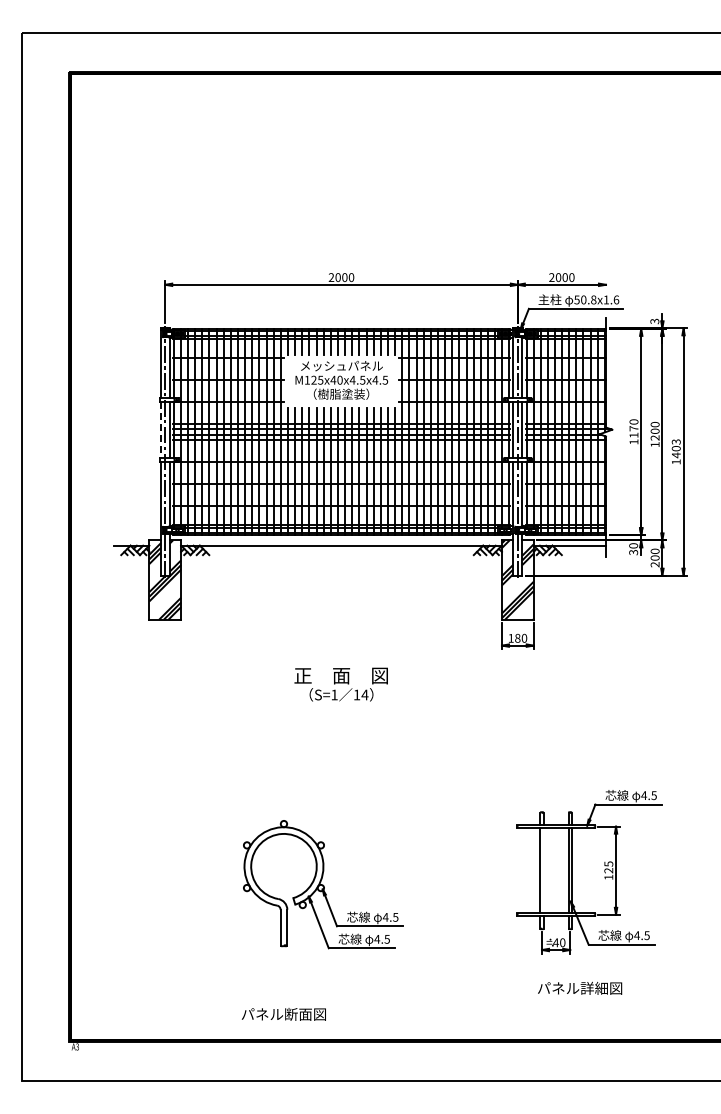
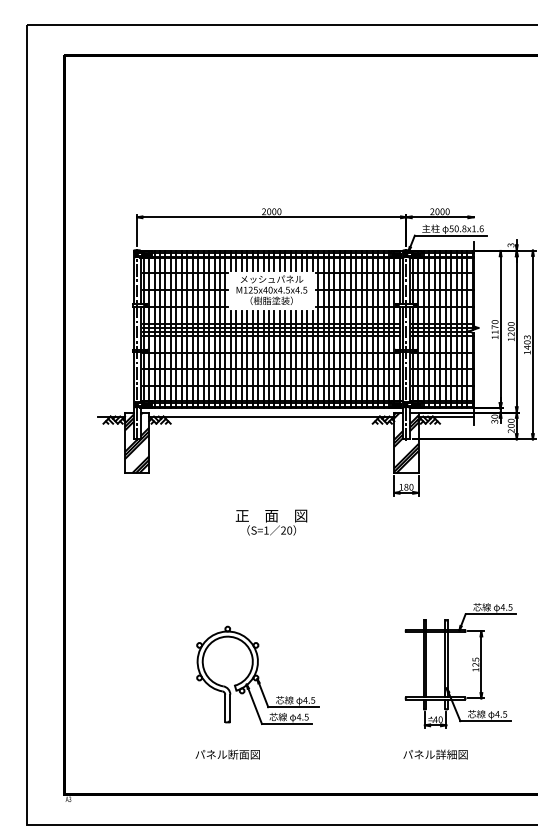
line: (160, 430) -> (133, 328), dashed -> solid
text: (360, 694) -> (286, 530), 14 -> 20
line: (543, 870) -> (425, 664), added
text: (580, 987) -> (435, 753), moved
text: (283, 1014) -> (227, 754), moved

